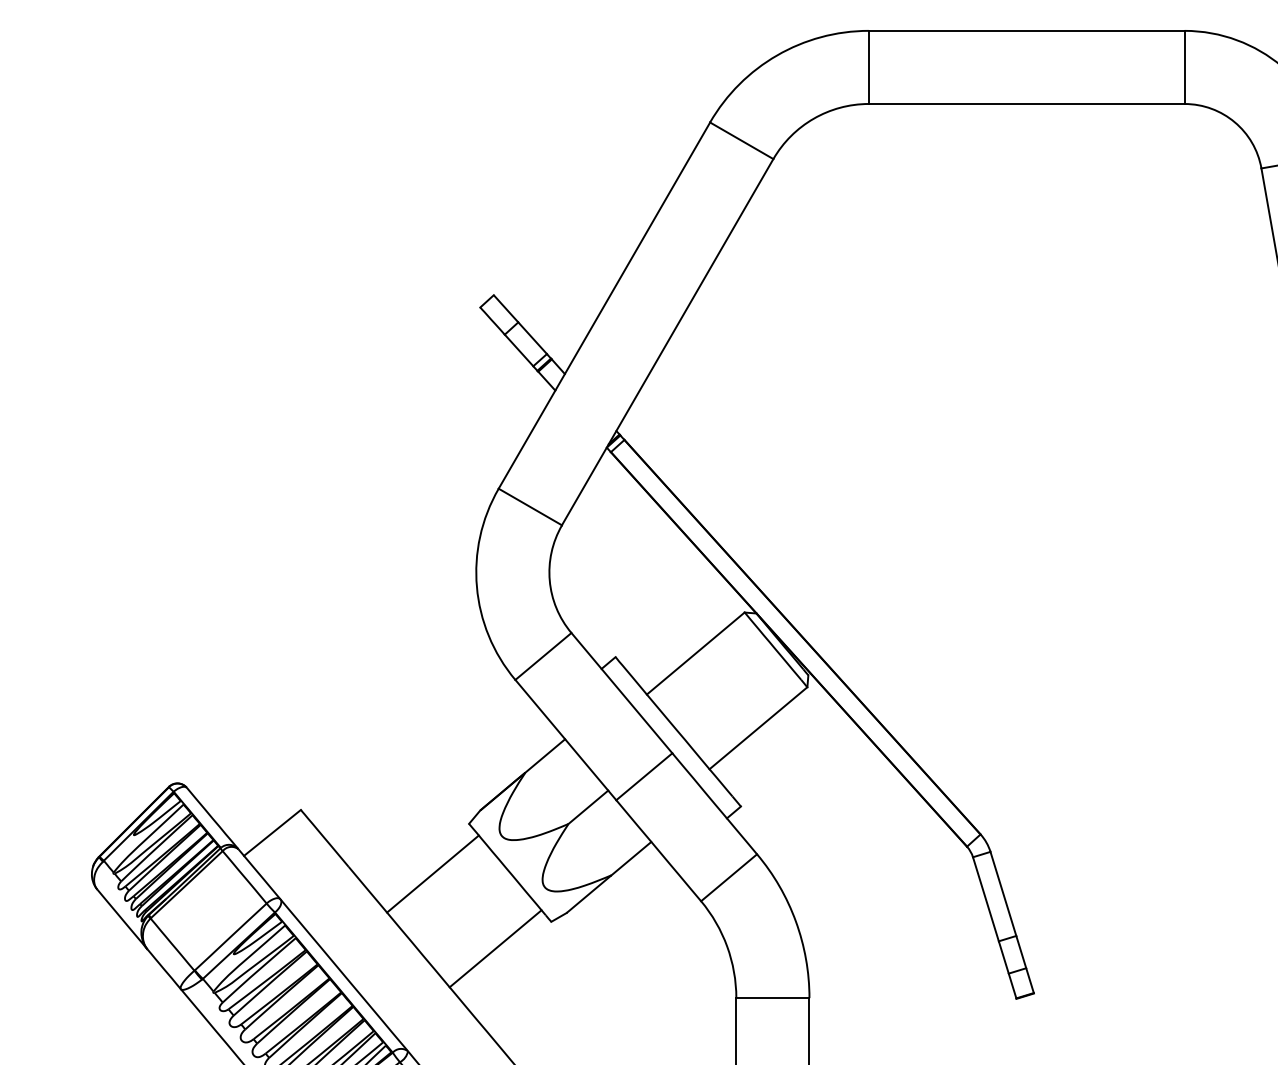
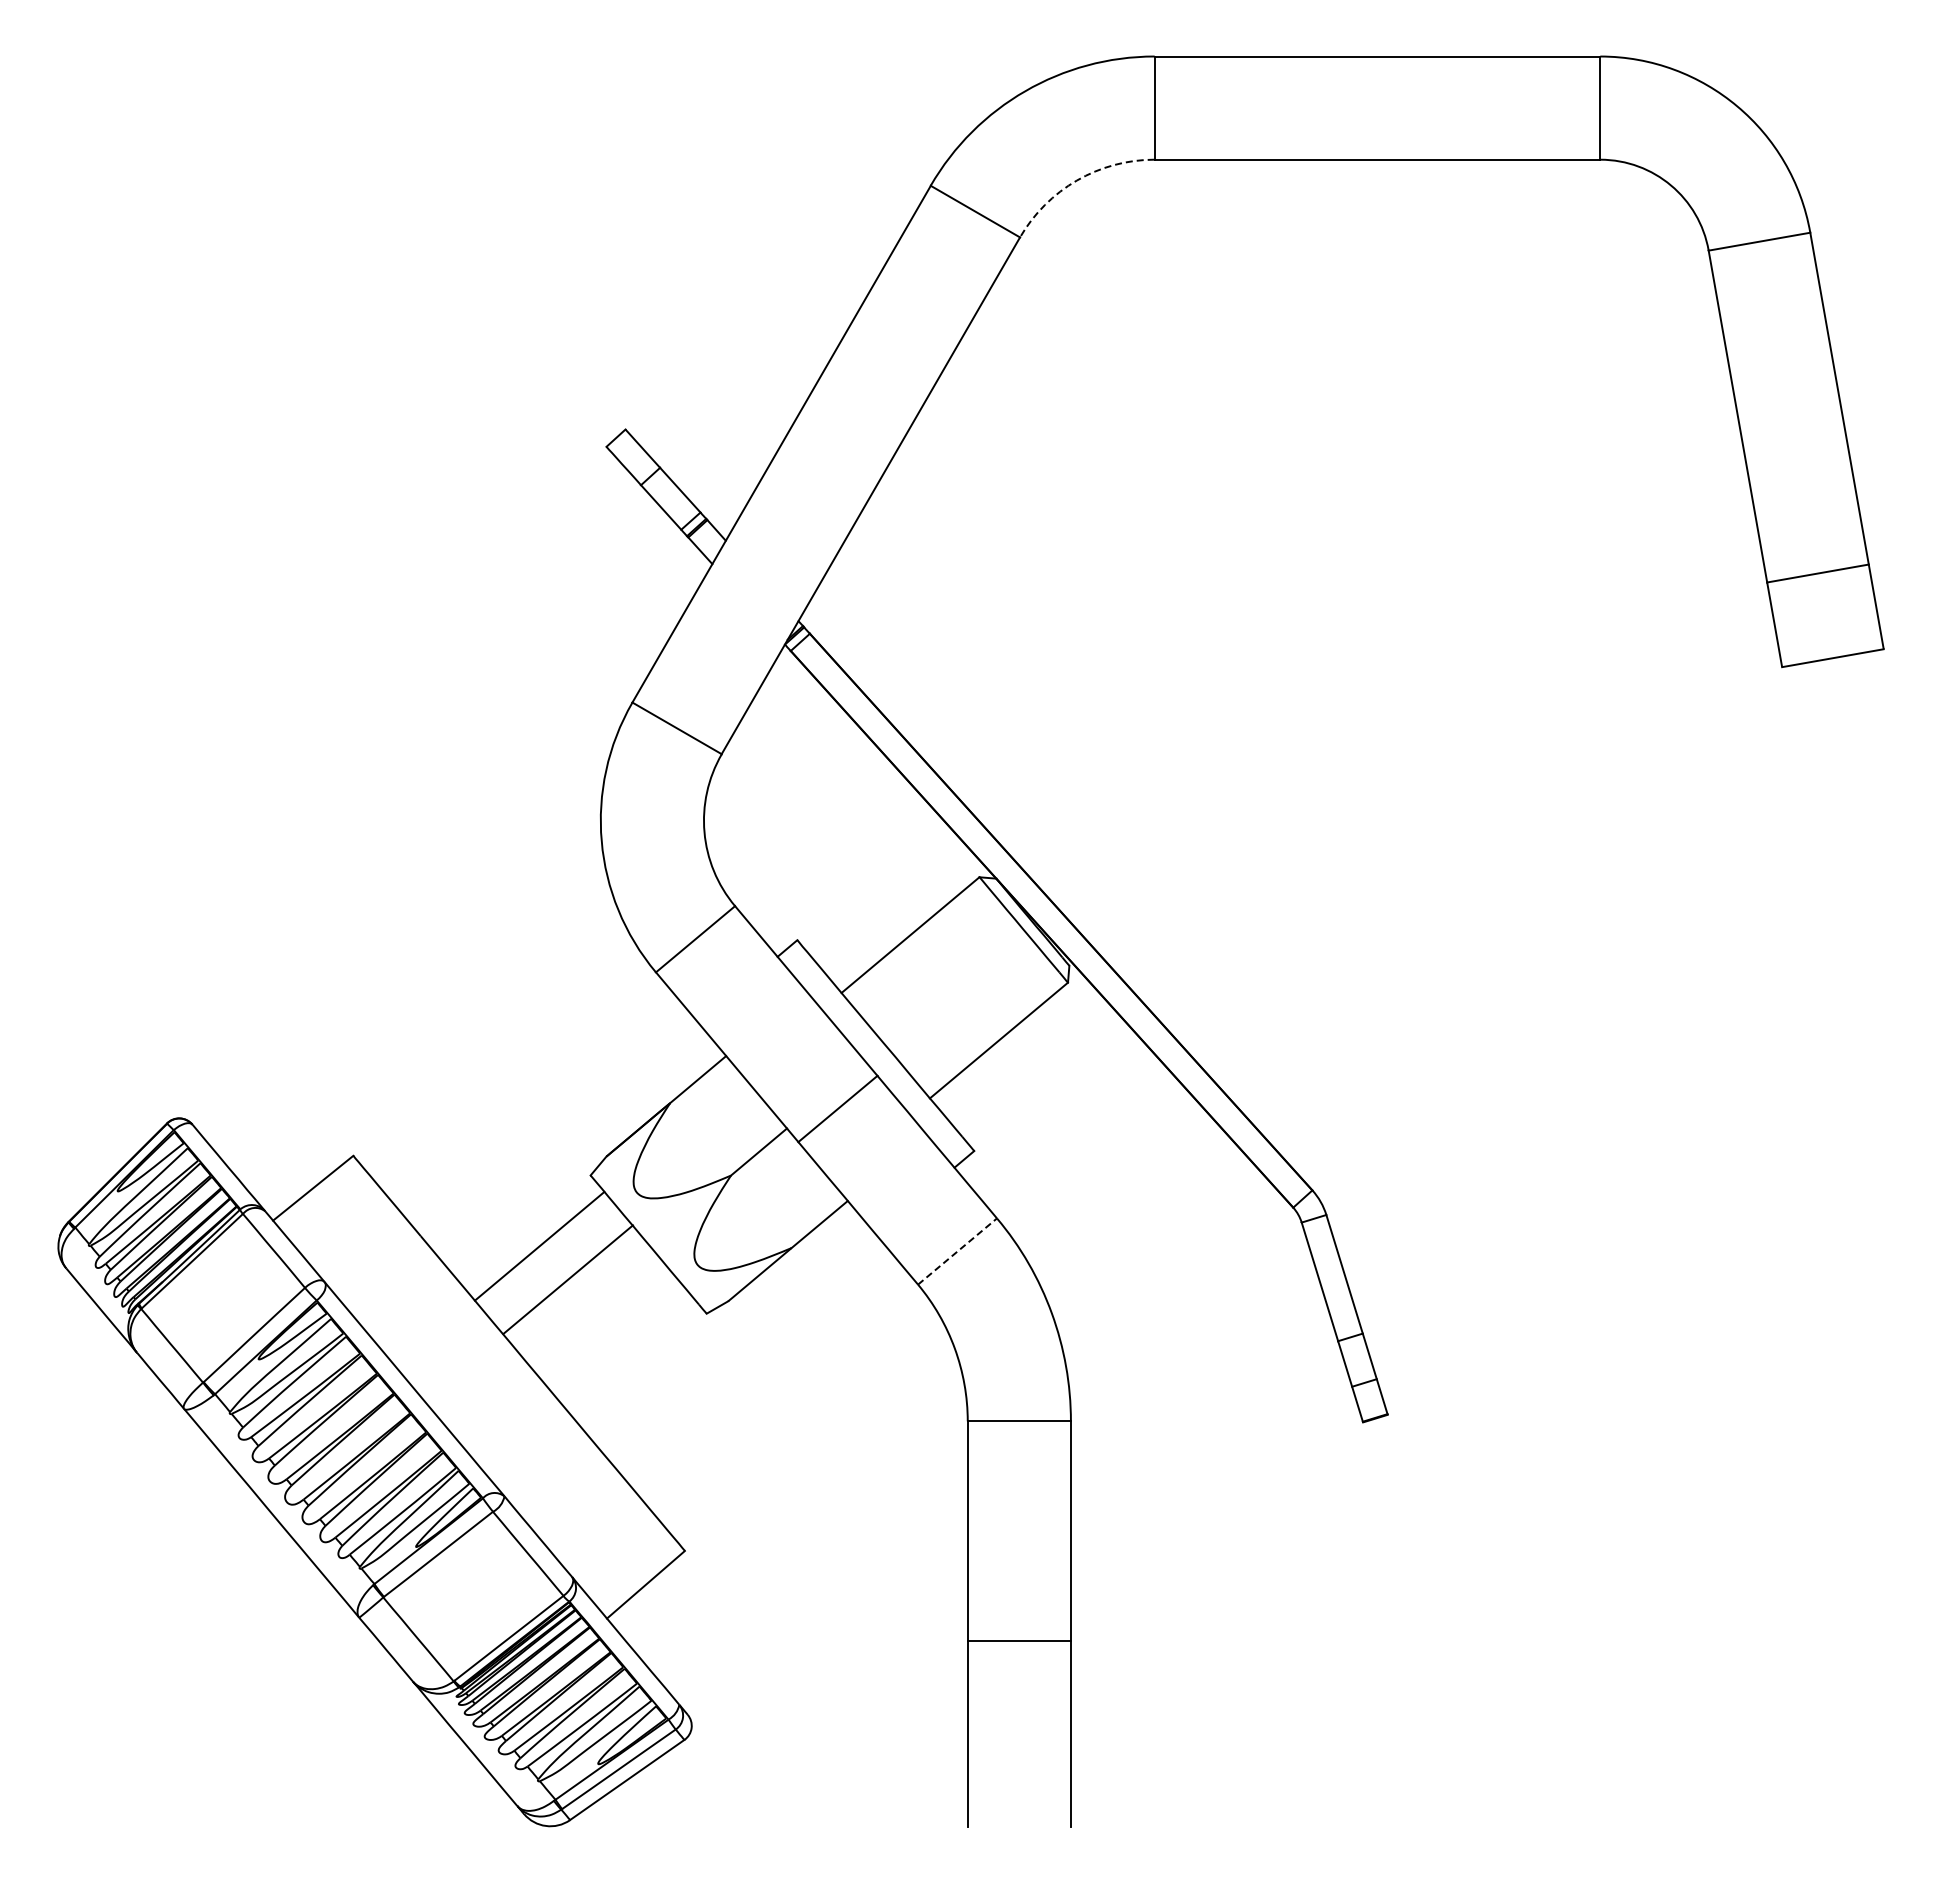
arc: (813, 118) -> (1076, 180), solid -> dashed
line: (729, 877) -> (957, 1251), solid -> dashed
line: (495, 948) -> (567, 1279), moved

